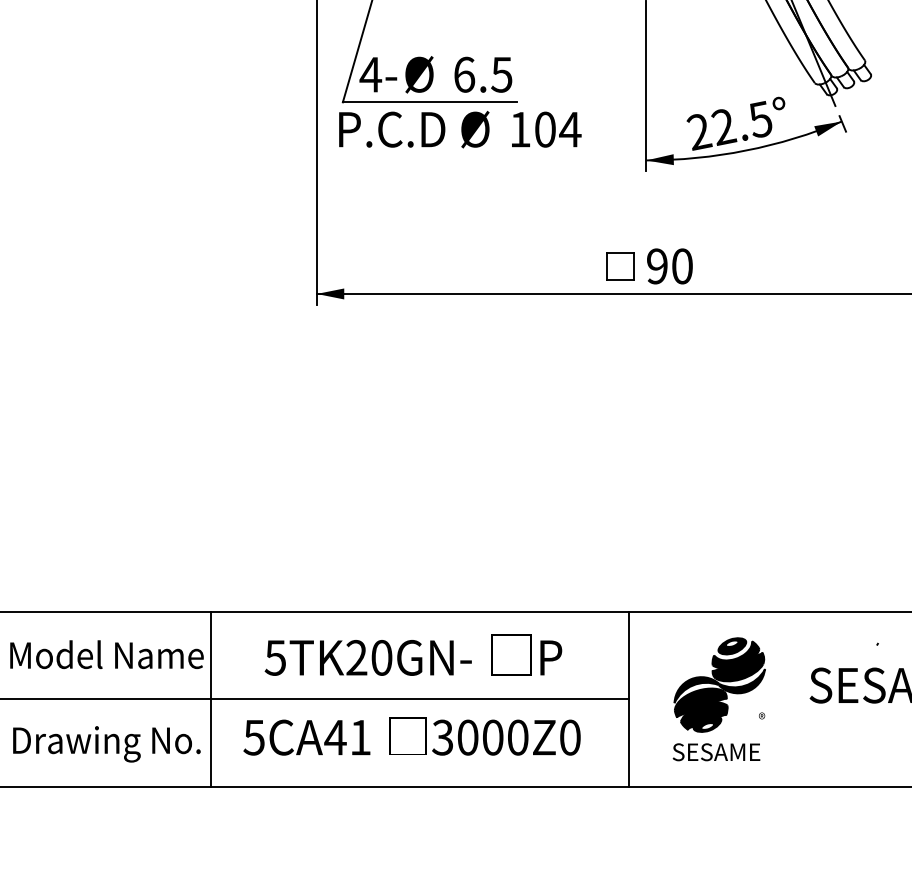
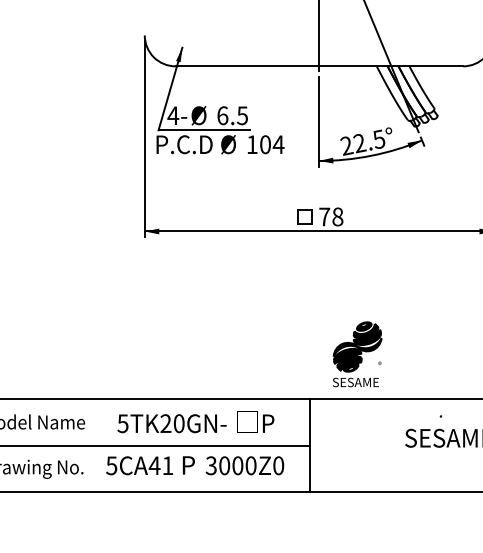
text: (670, 265) -> (331, 216), 90 -> 78
line: (212, 699) -> (89, 445), removed
part: (719, 699) -> (357, 354), moved
text: (407, 735) -> (192, 464), □ -> P

